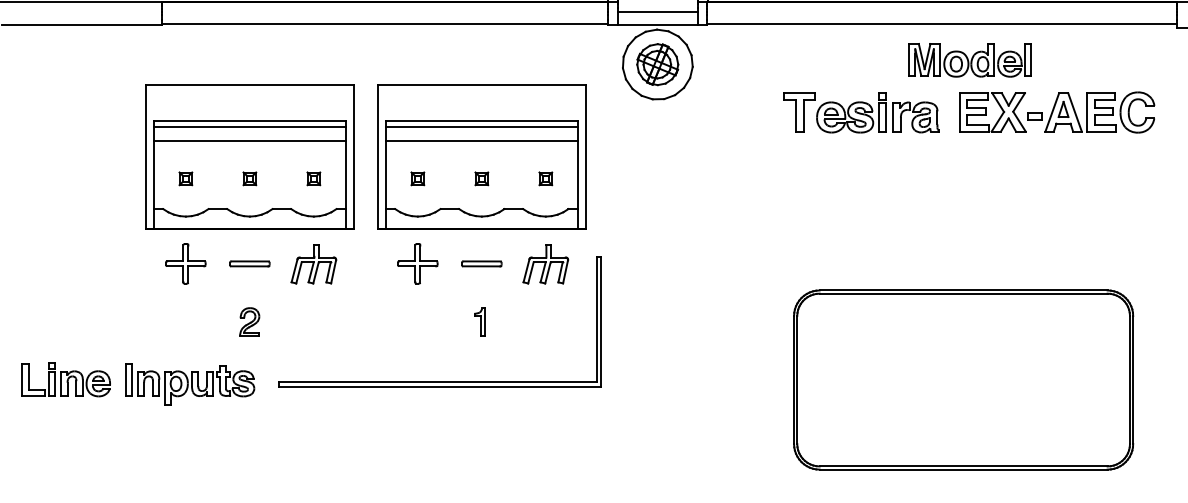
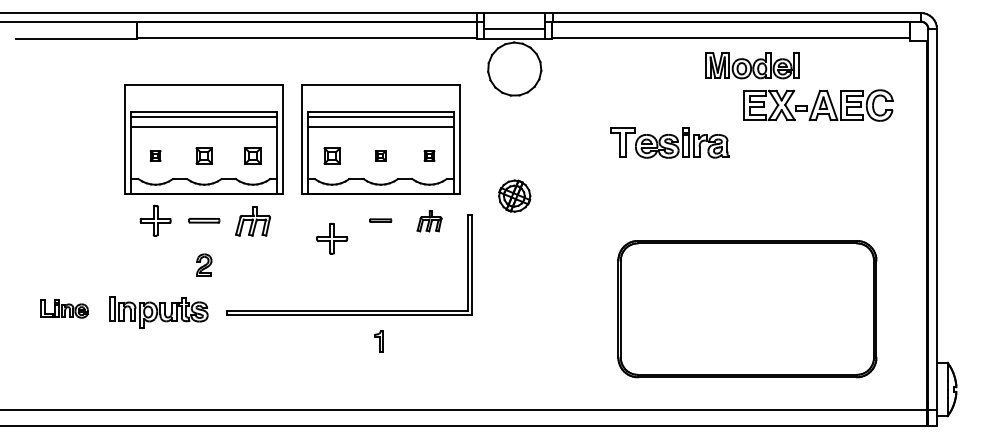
part: (657, 63) -> (514, 195), moved
part: (861, 112) -> (669, 142), moved
part: (250, 178) -> (204, 155), size x1.6
part: (313, 178) -> (252, 155), size x1.6
part: (416, 178) -> (331, 155), size x1.6
part: (418, 263) -> (332, 238), moved
part: (481, 263) -> (380, 220), size x0.7
part: (545, 263) -> (429, 220), size x0.7
part: (478, 322) -> (378, 341), moved
part: (66, 379) -> (64, 308), size x0.7

